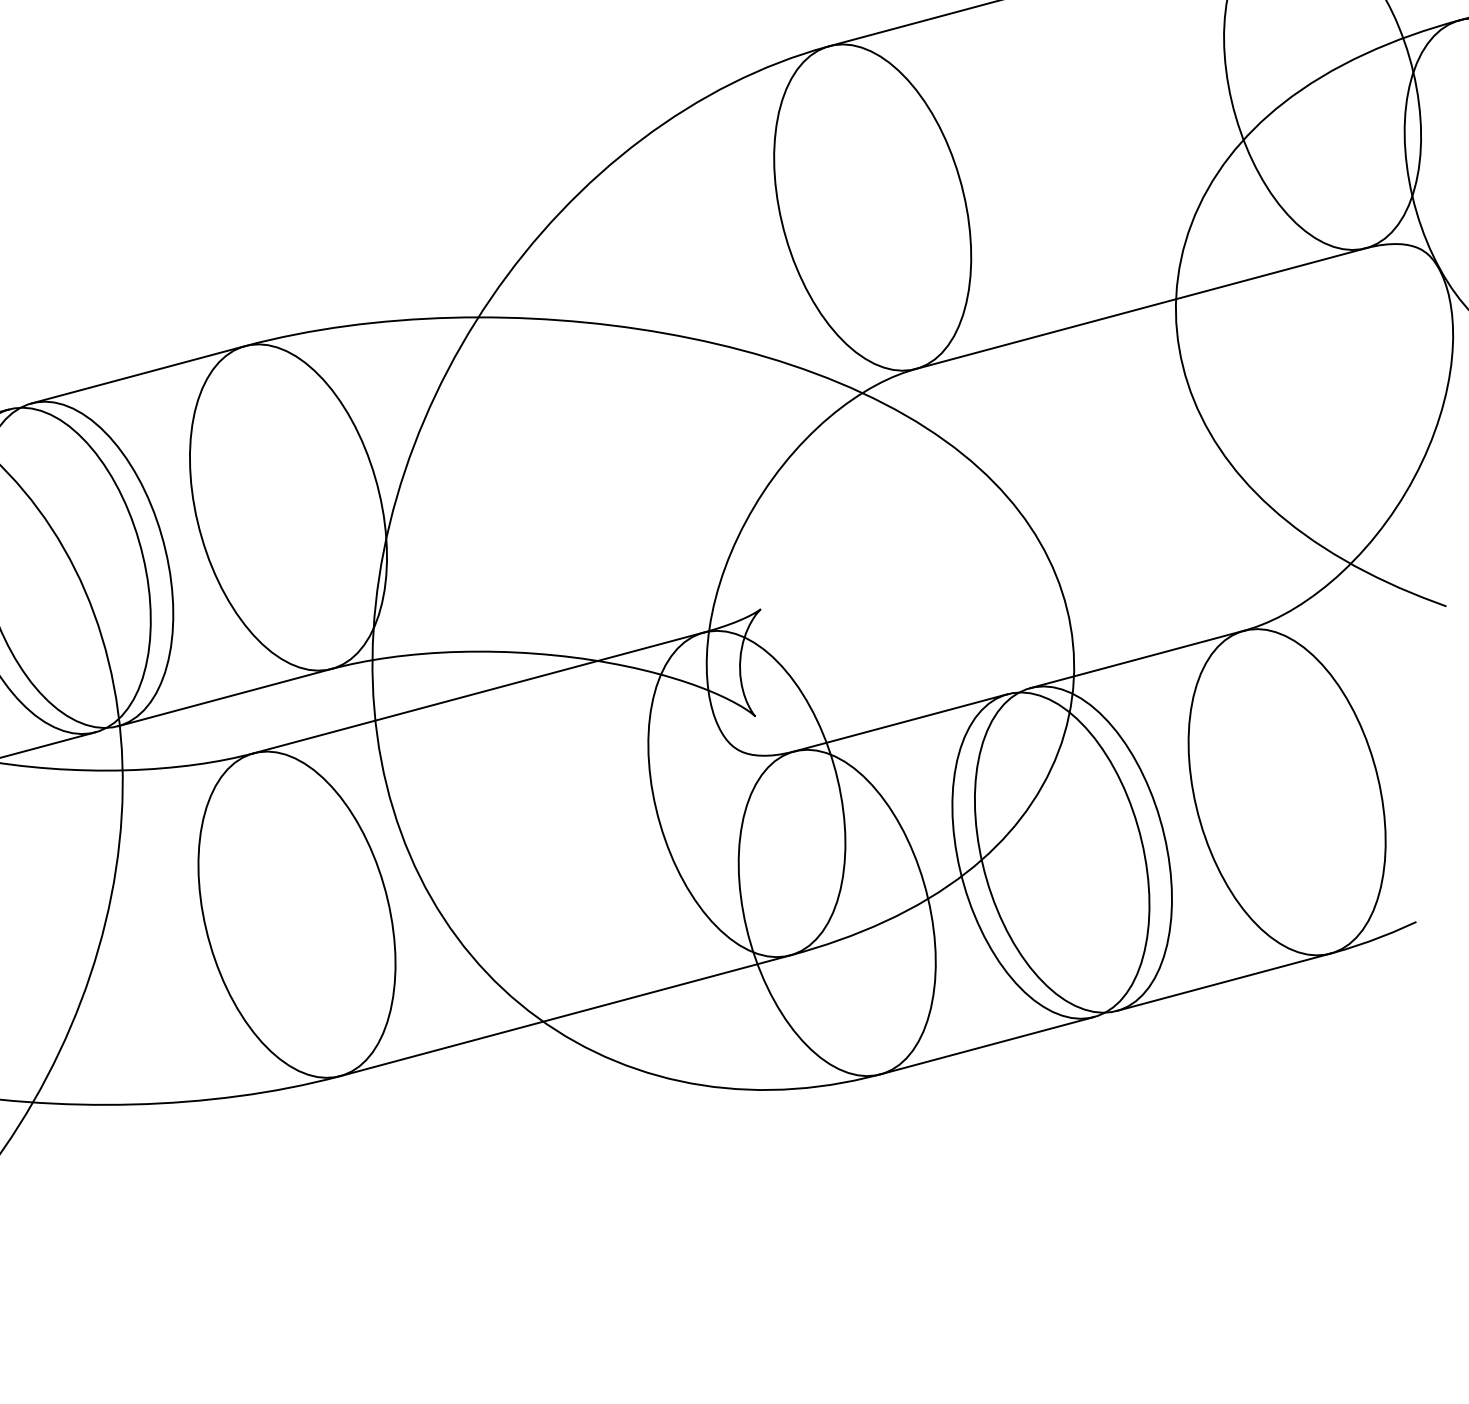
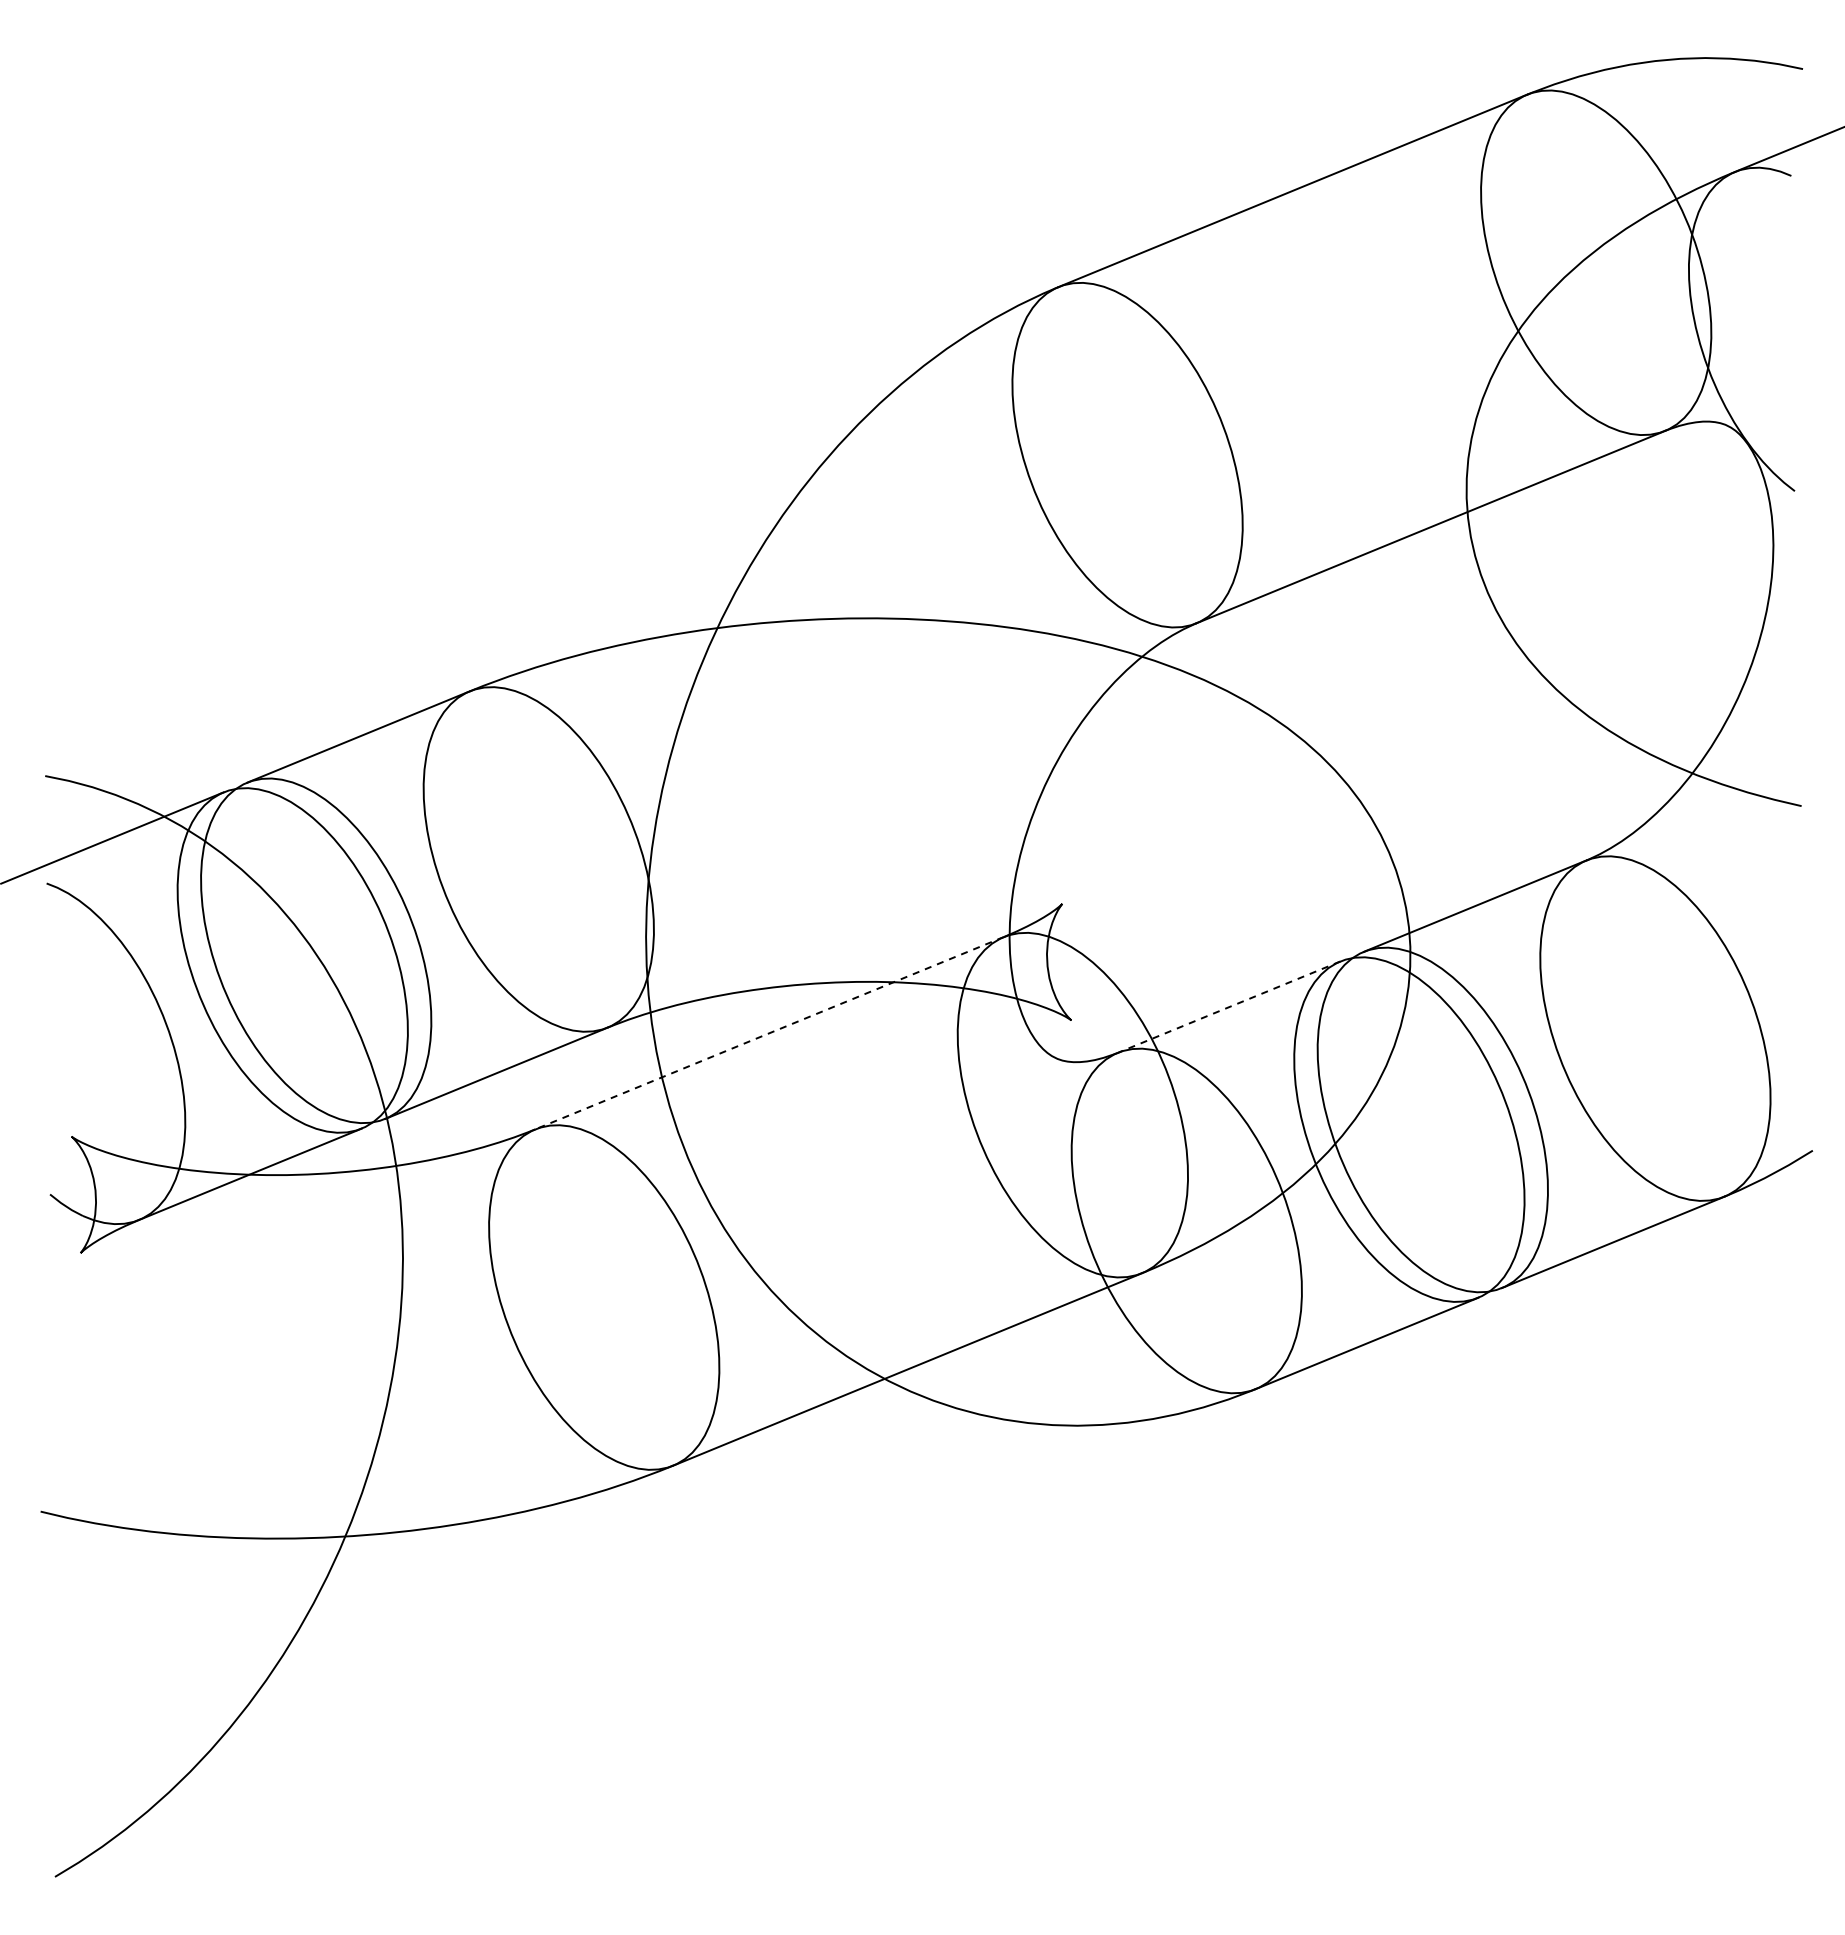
line: (478, 693) -> (769, 1033), solid -> dashed
line: (900, 723) -> (1228, 1007), solid -> dashed

